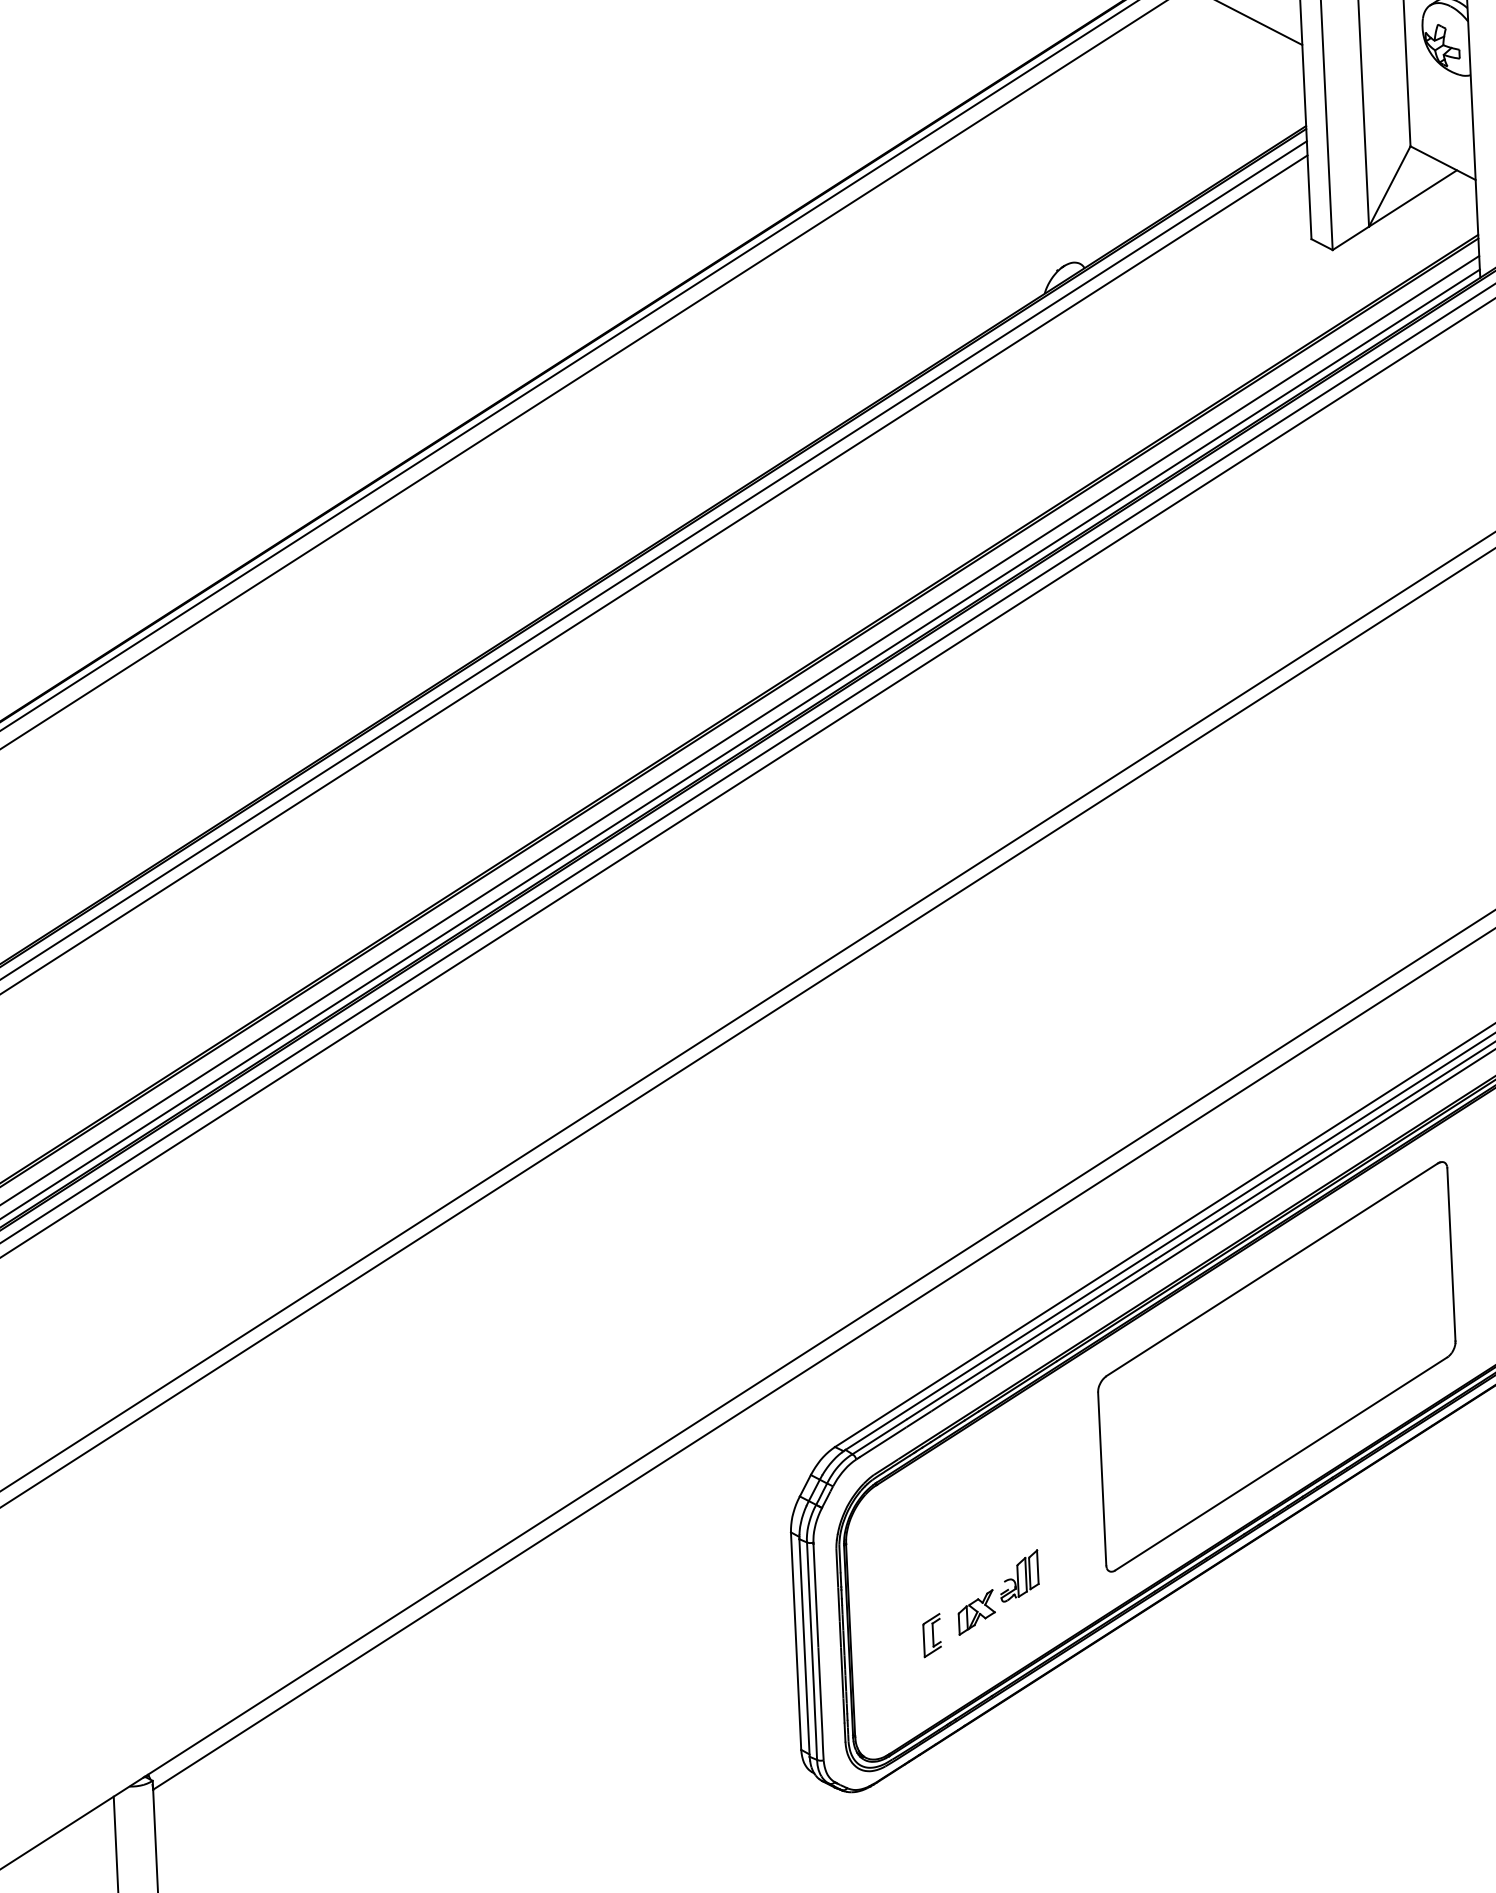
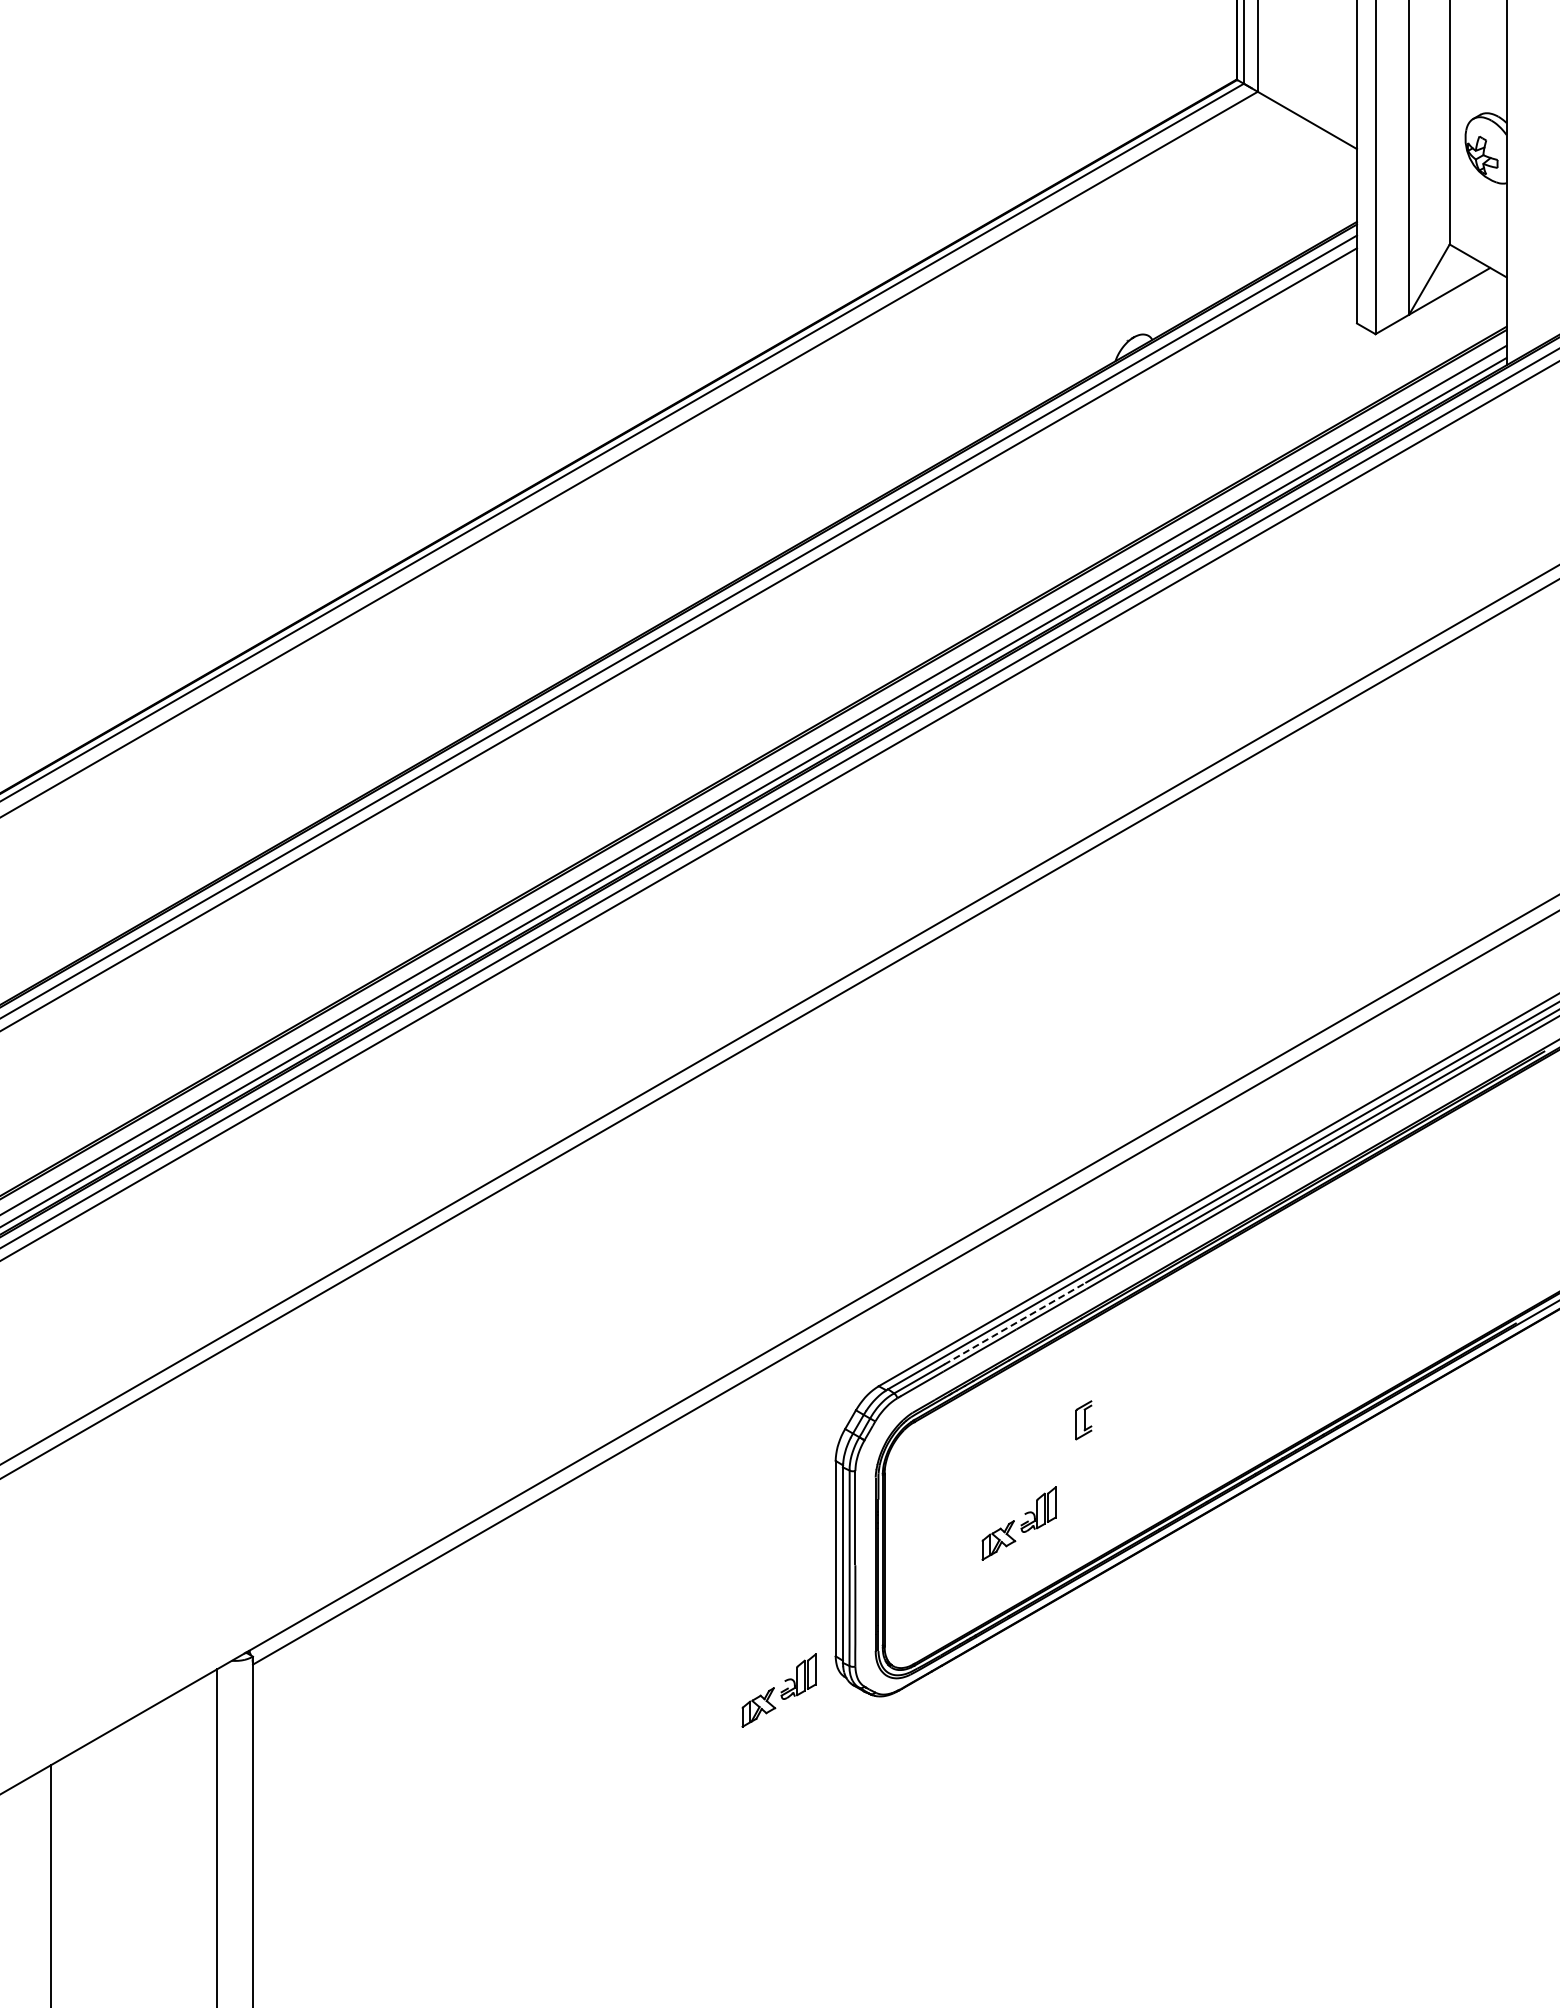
part: (1277, 1366) -> (1278, 1332), removed
line: (983, 1370) -> (1015, 1323), solid -> dashed
part: (931, 1635) -> (1083, 1420), moved
part: (739, 1790) -> (778, 1690), added

